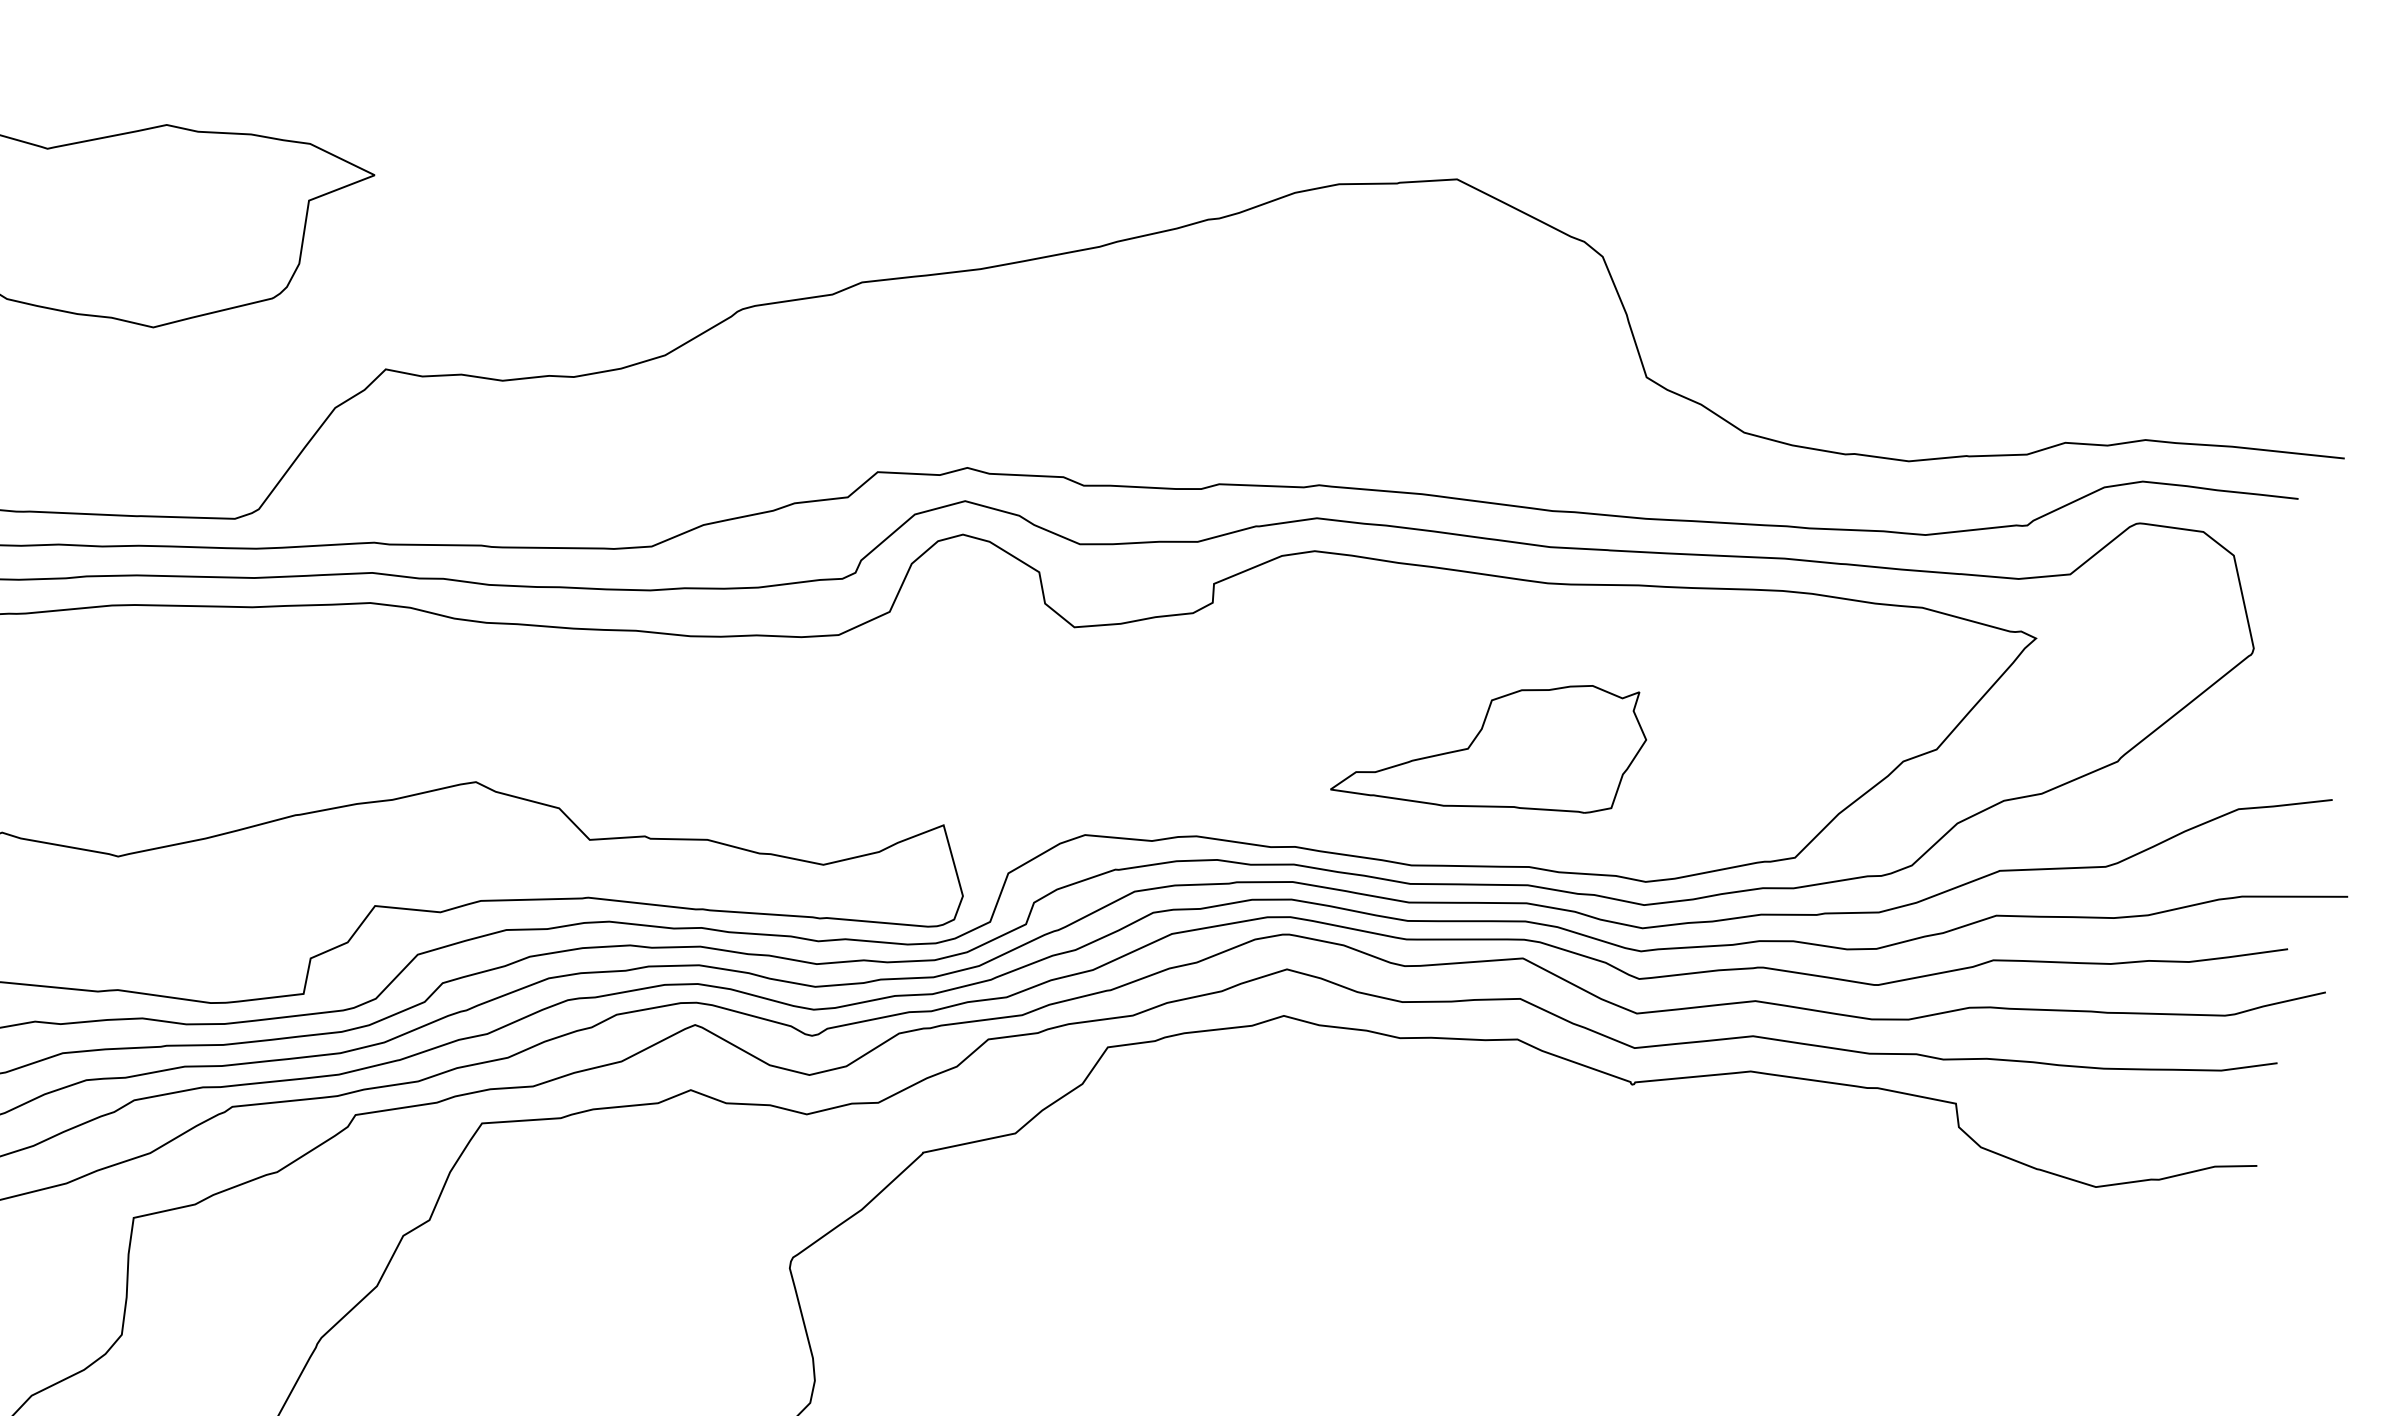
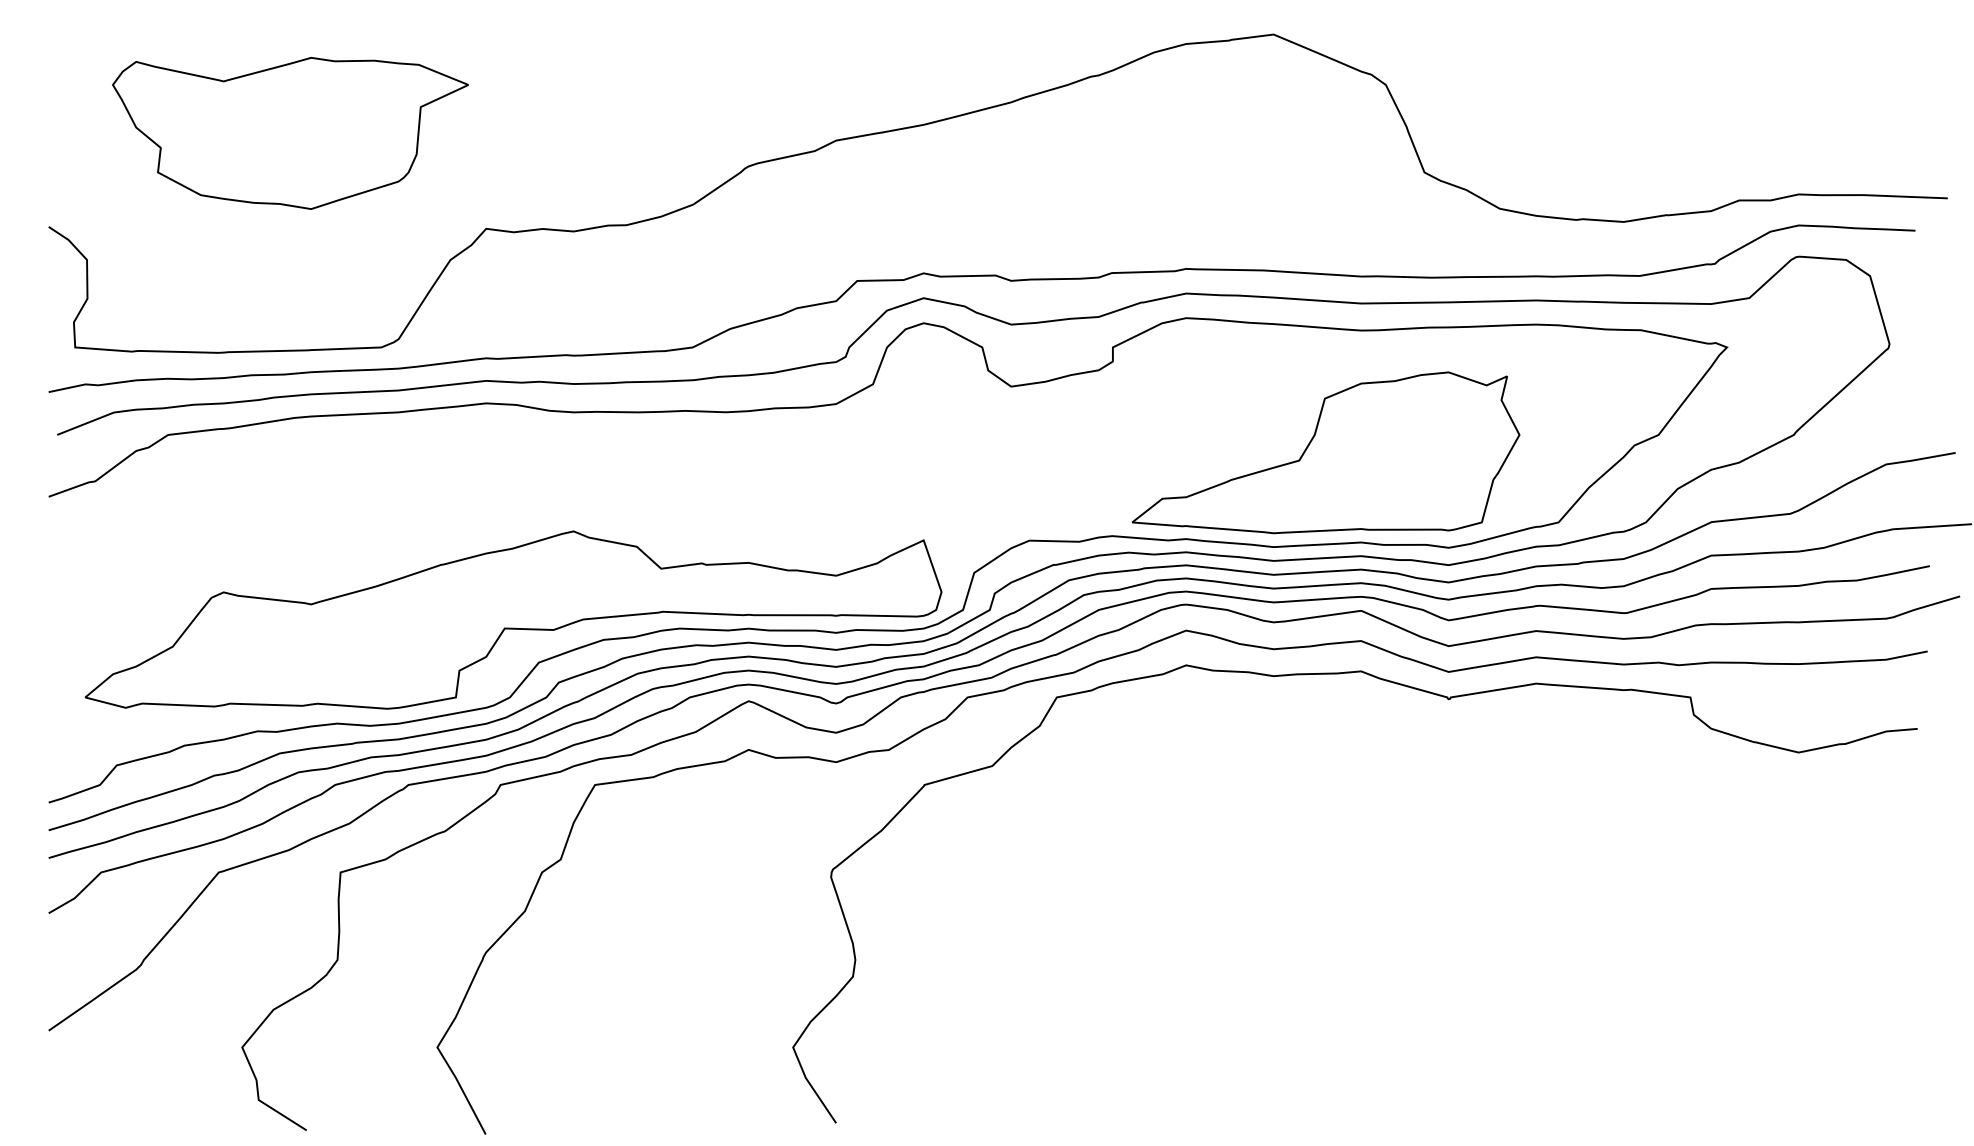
part: (1489, 743) -> (1325, 452), size x1.67

